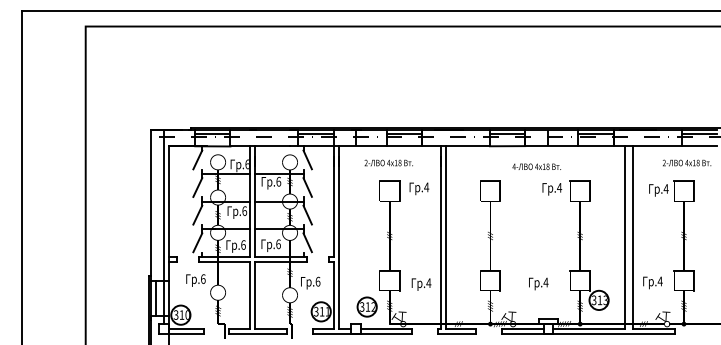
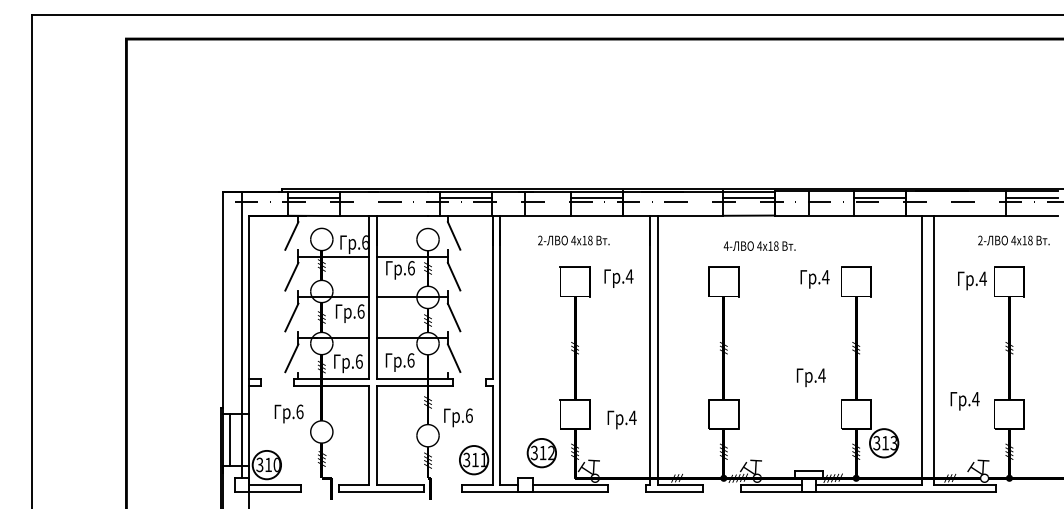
text: (536, 166) -> (759, 245), moved
text: (652, 282) -> (964, 400), moved
text: (538, 283) -> (810, 376), moved

